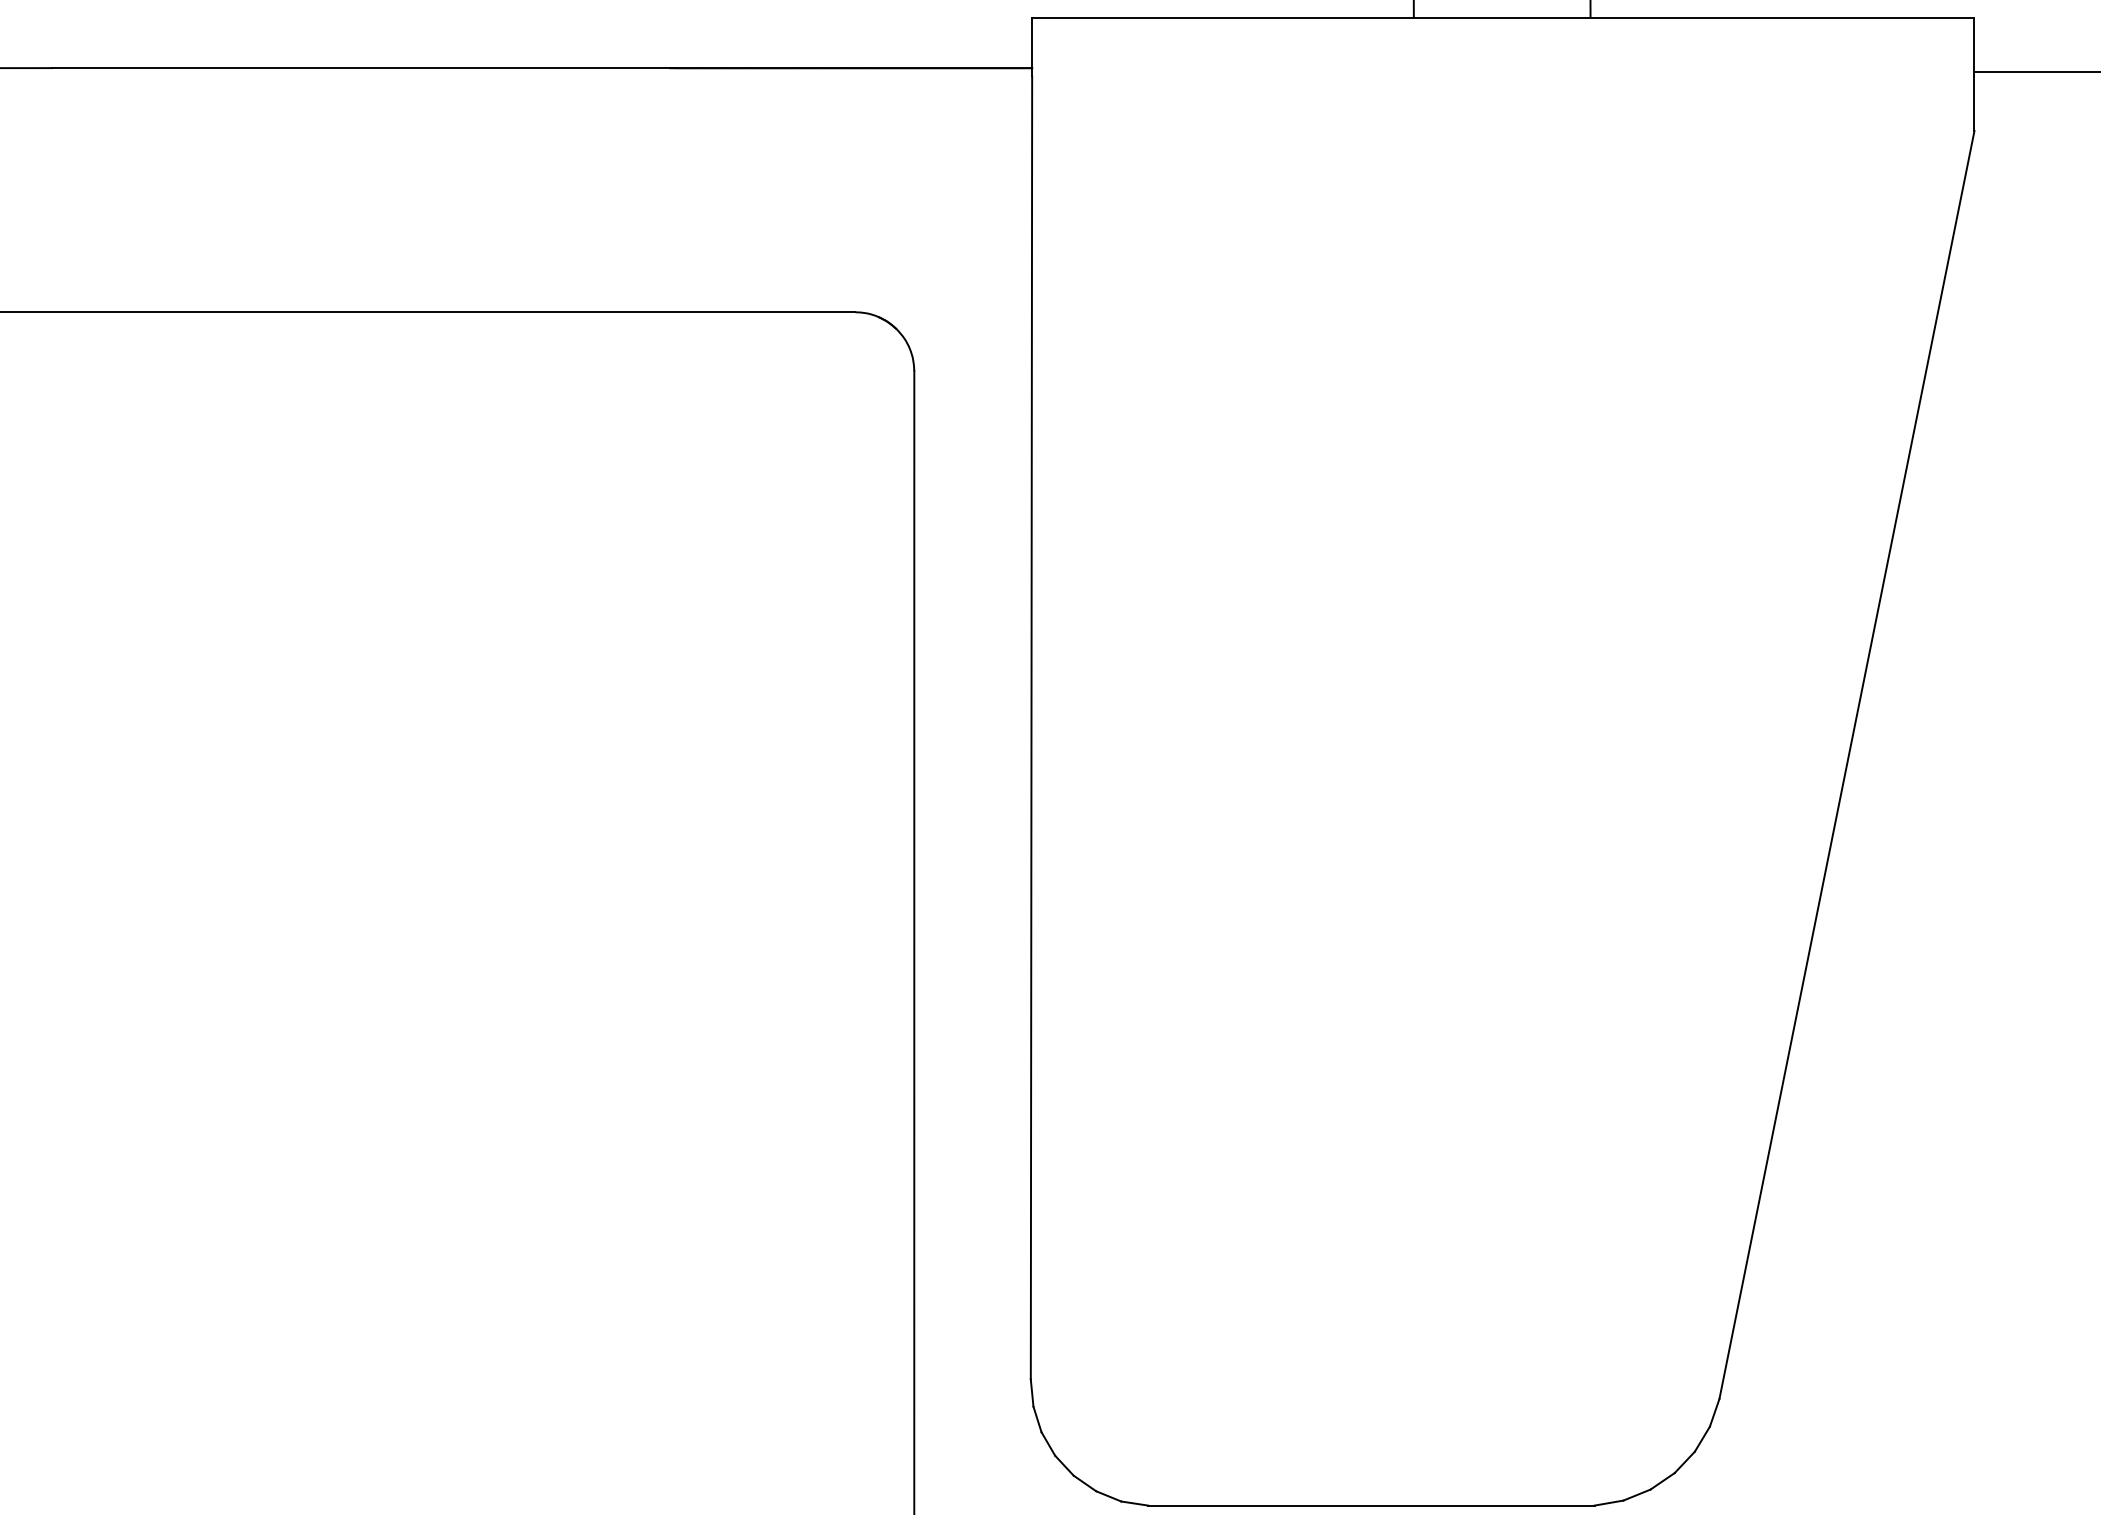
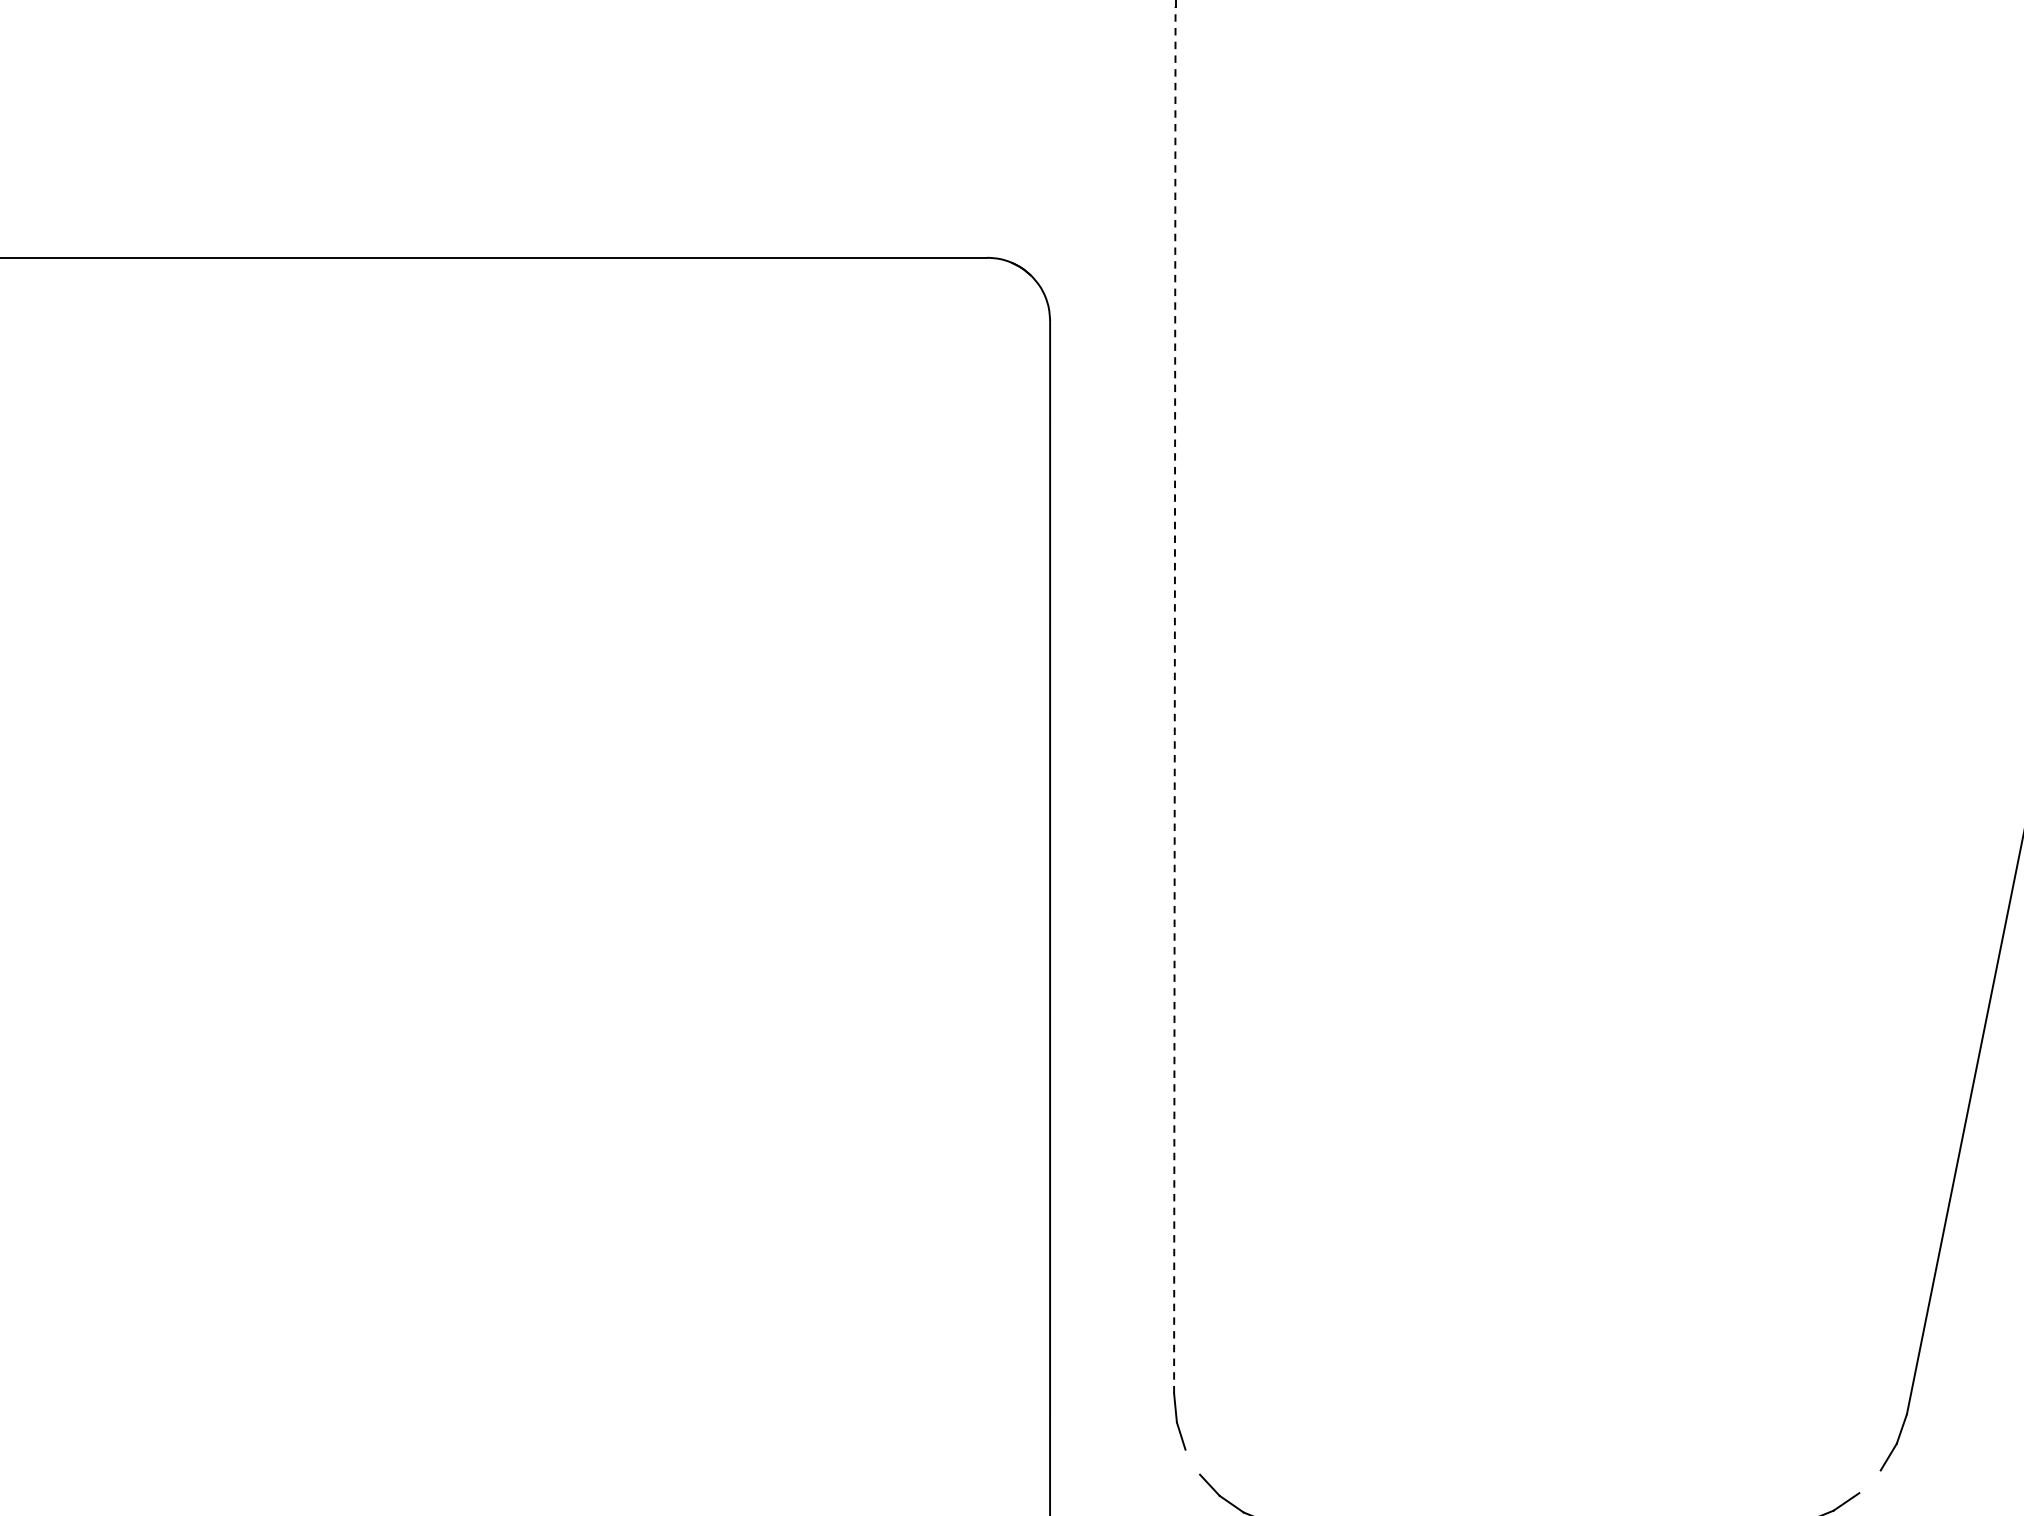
line: (1031, 727) -> (1174, 699), solid -> dashed
line: (1048, 1443) -> (1192, 1461), removed
line: (1684, 1462) -> (1869, 1481), removed

